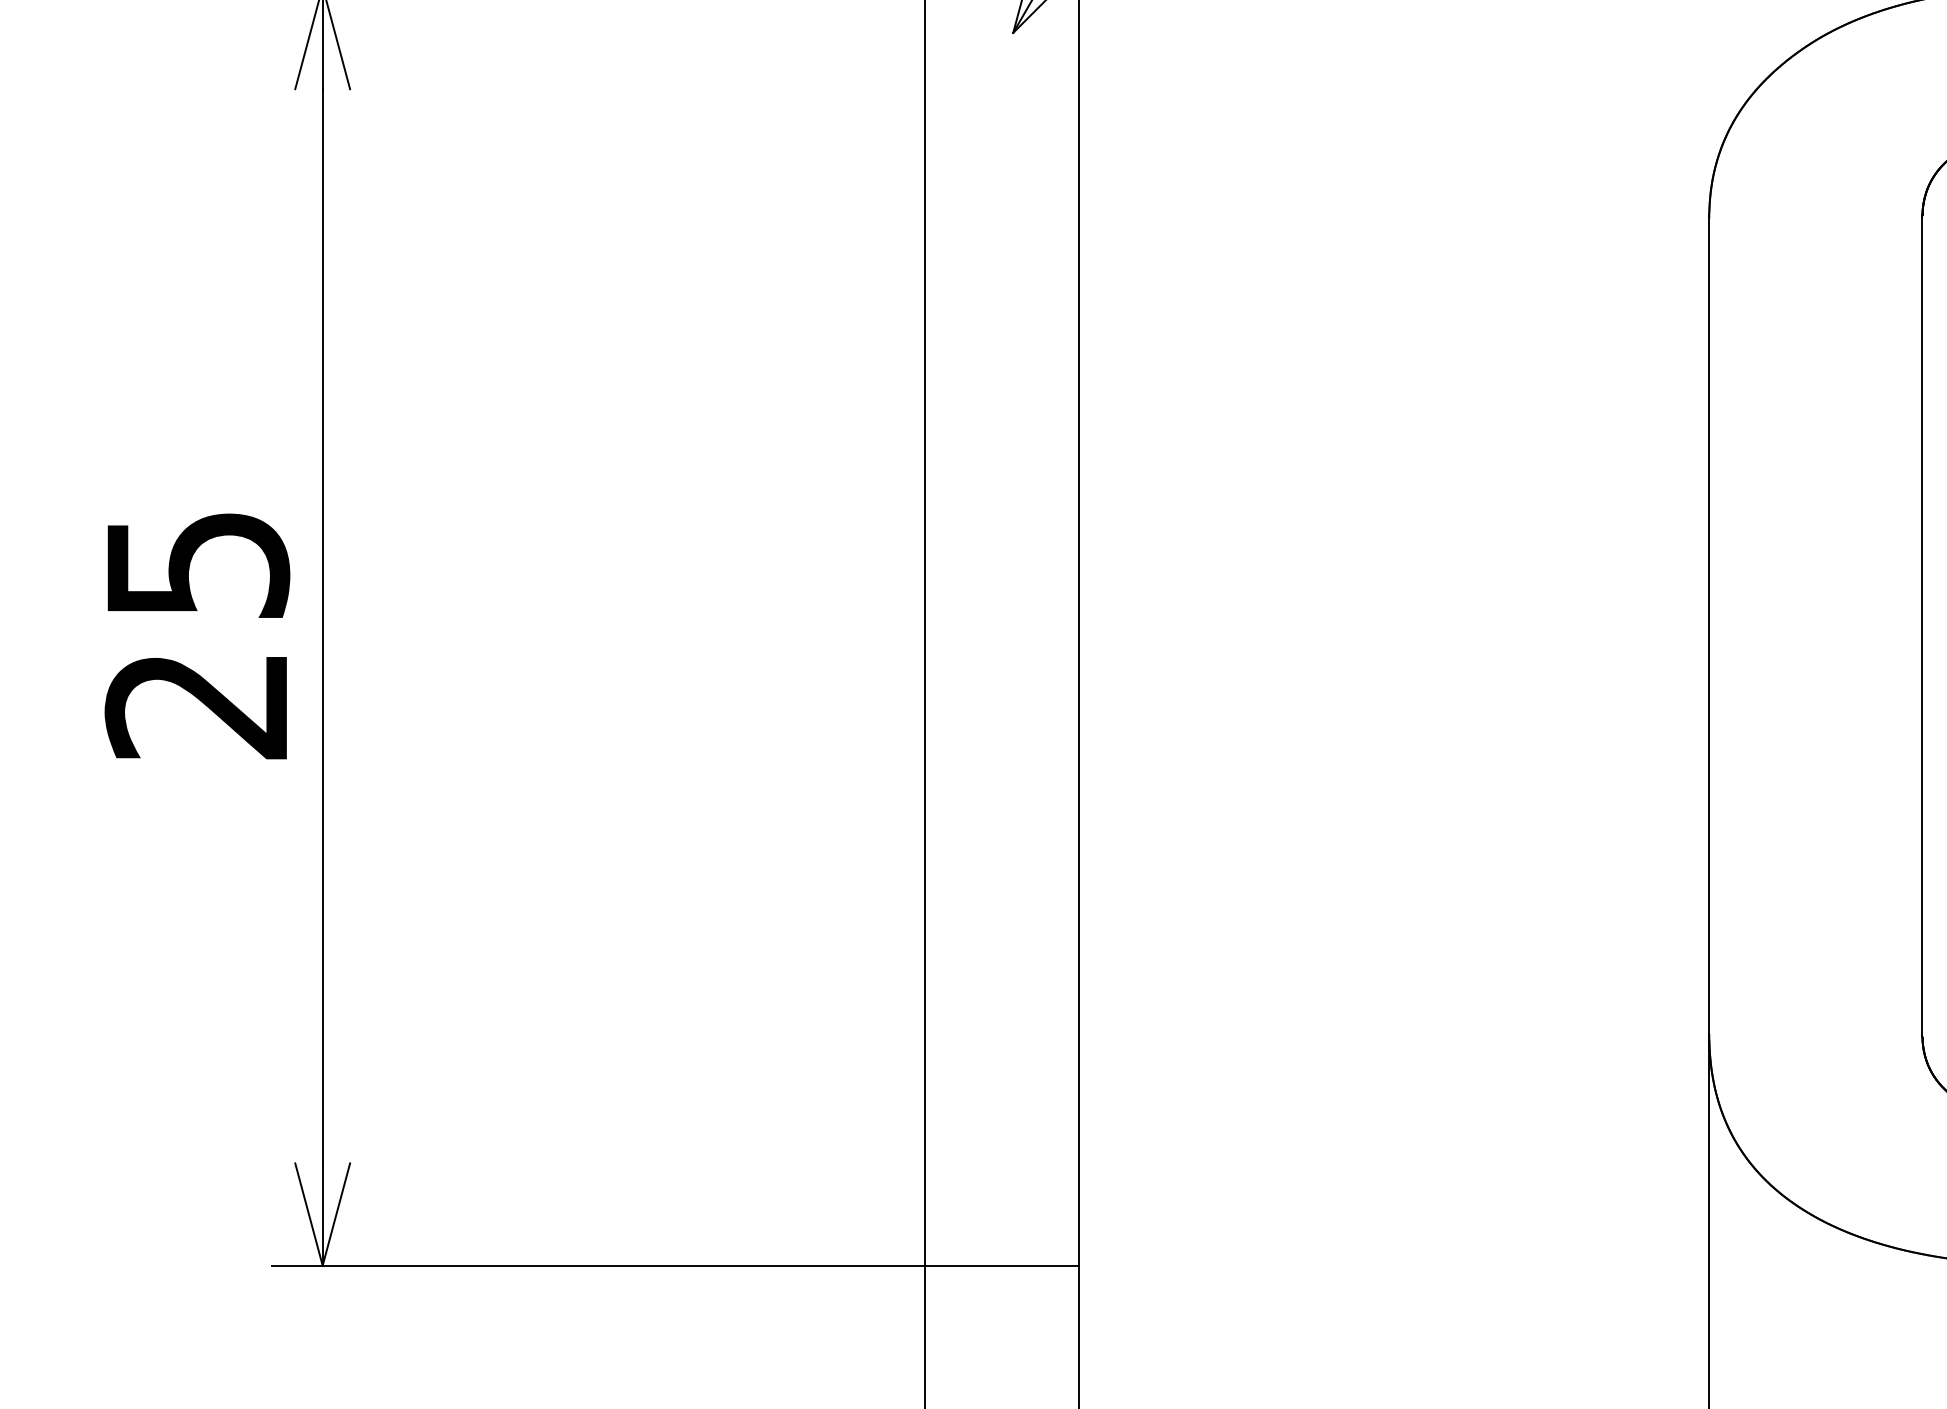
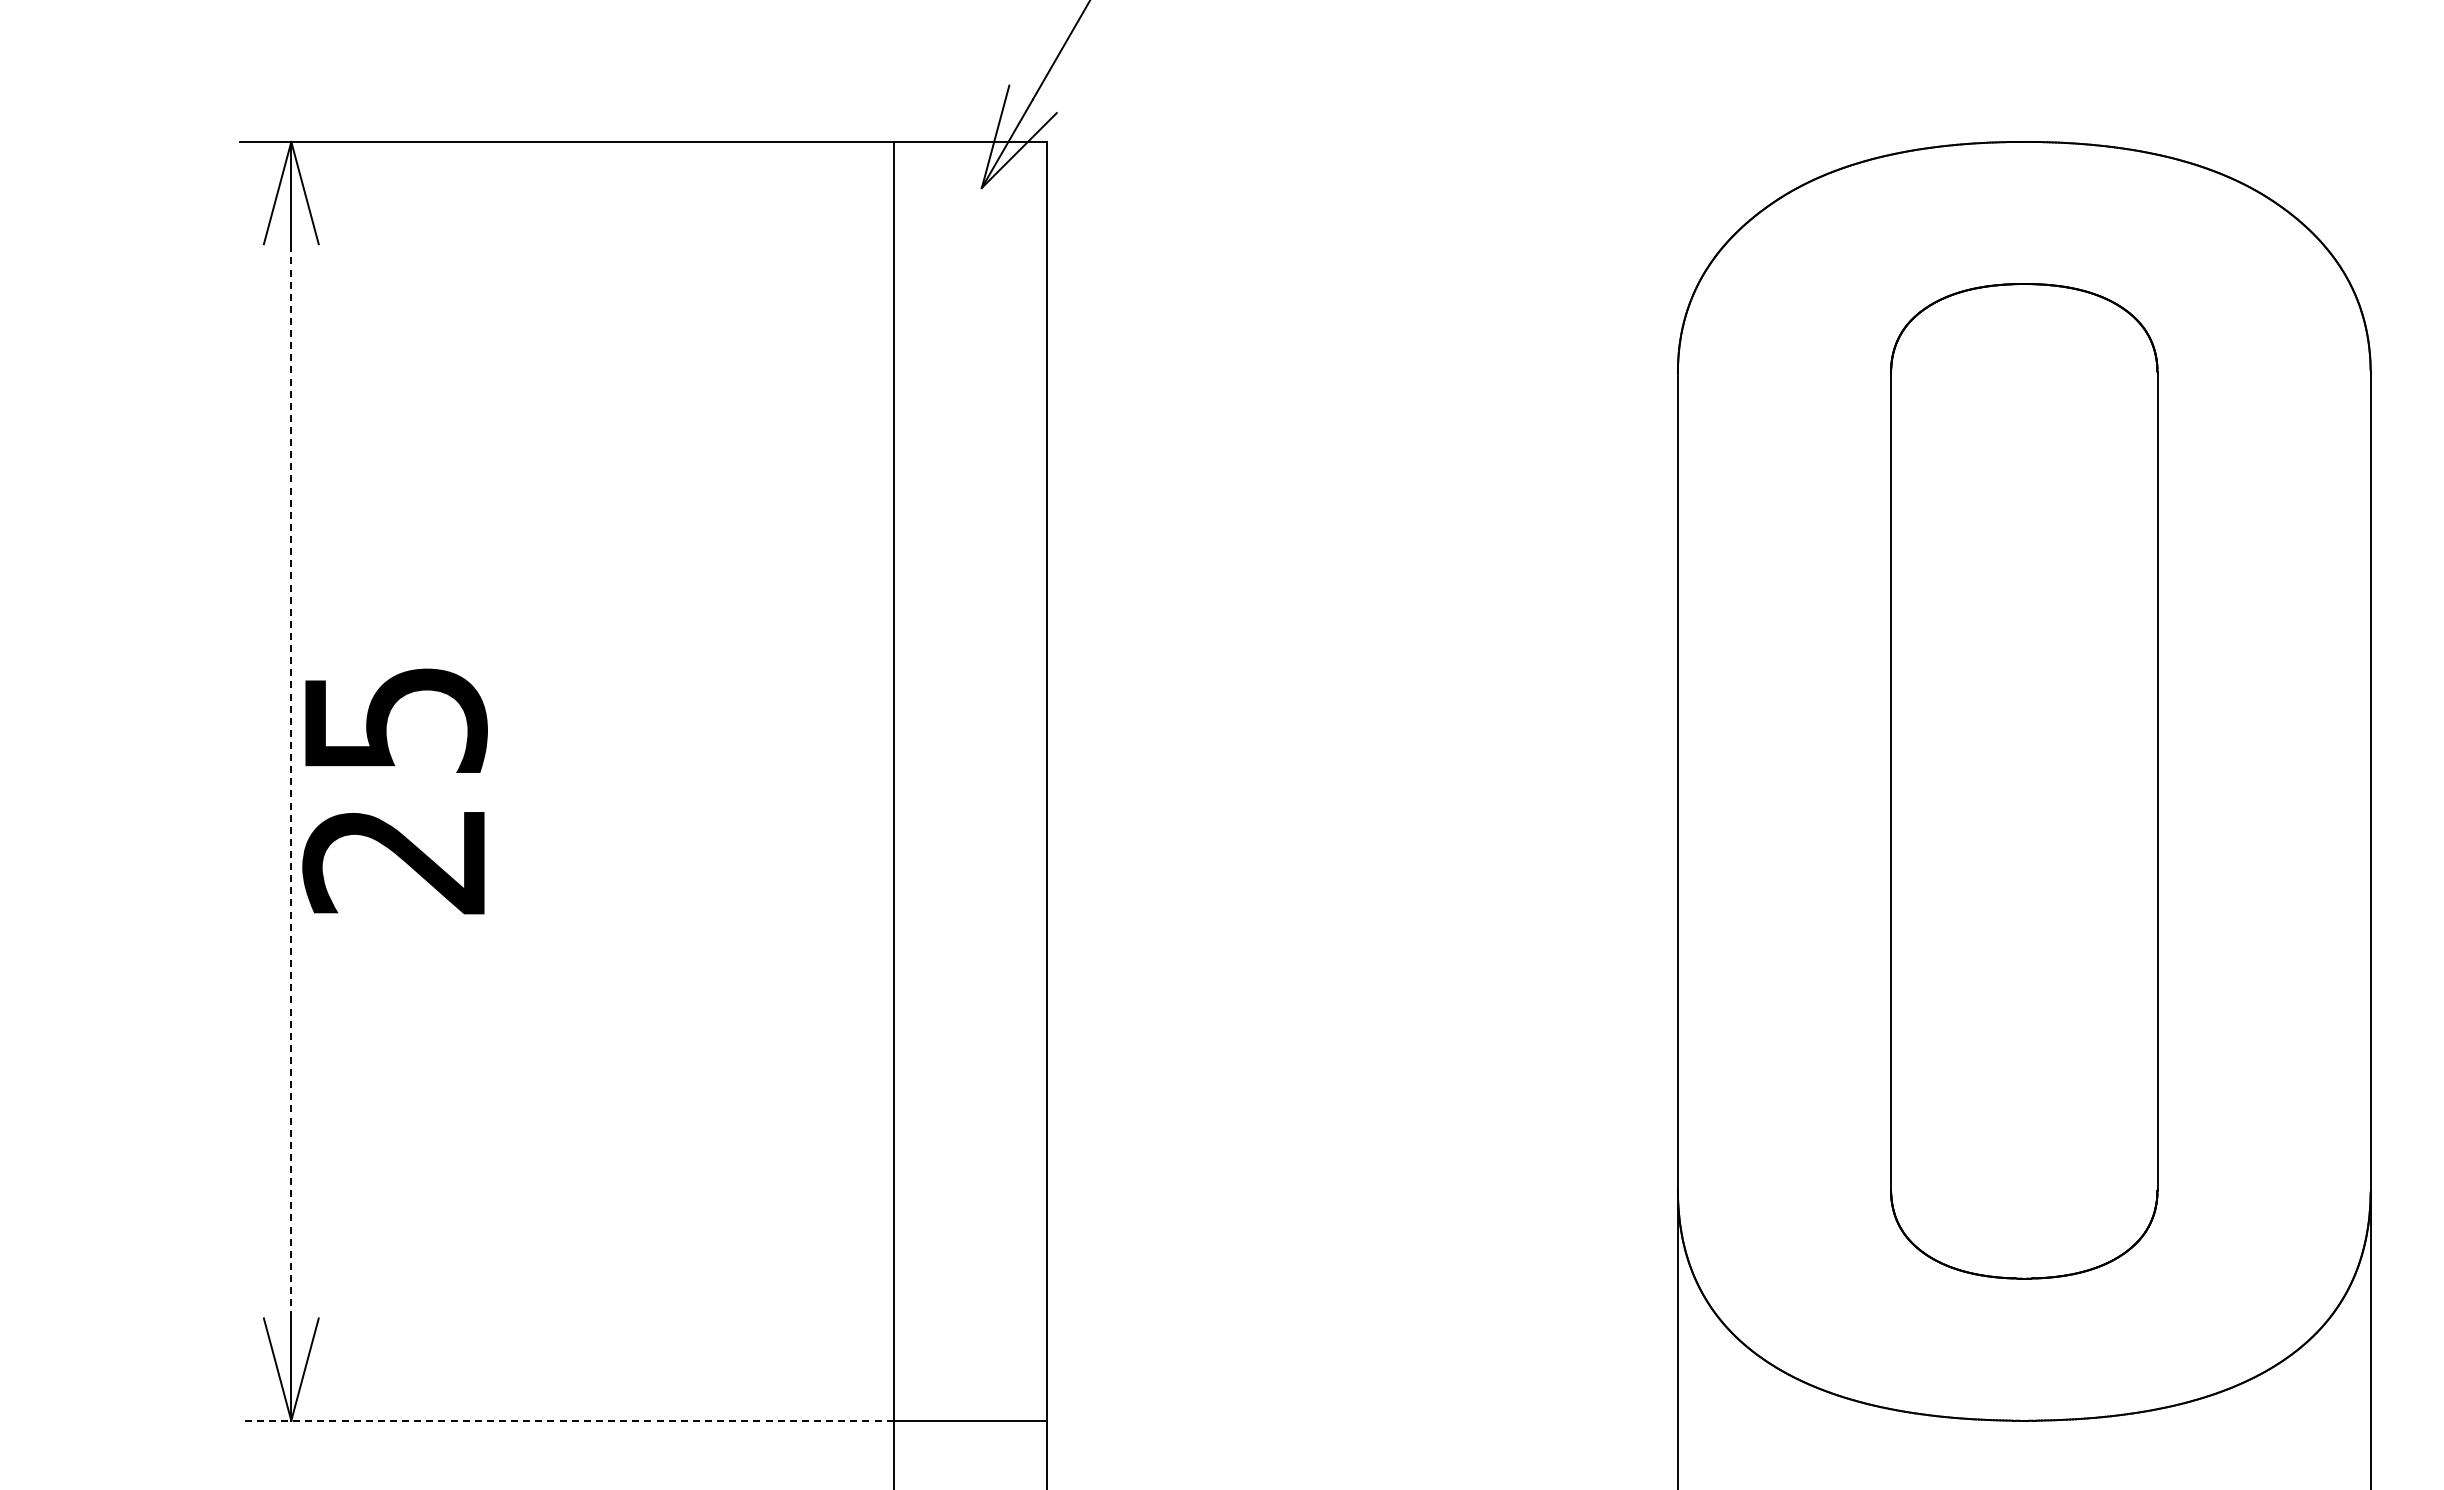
line: (322, 625) -> (291, 780), solid -> dashed
text: (196, 636) -> (394, 791), moved
line: (597, 1265) -> (566, 1420), solid -> dashed

